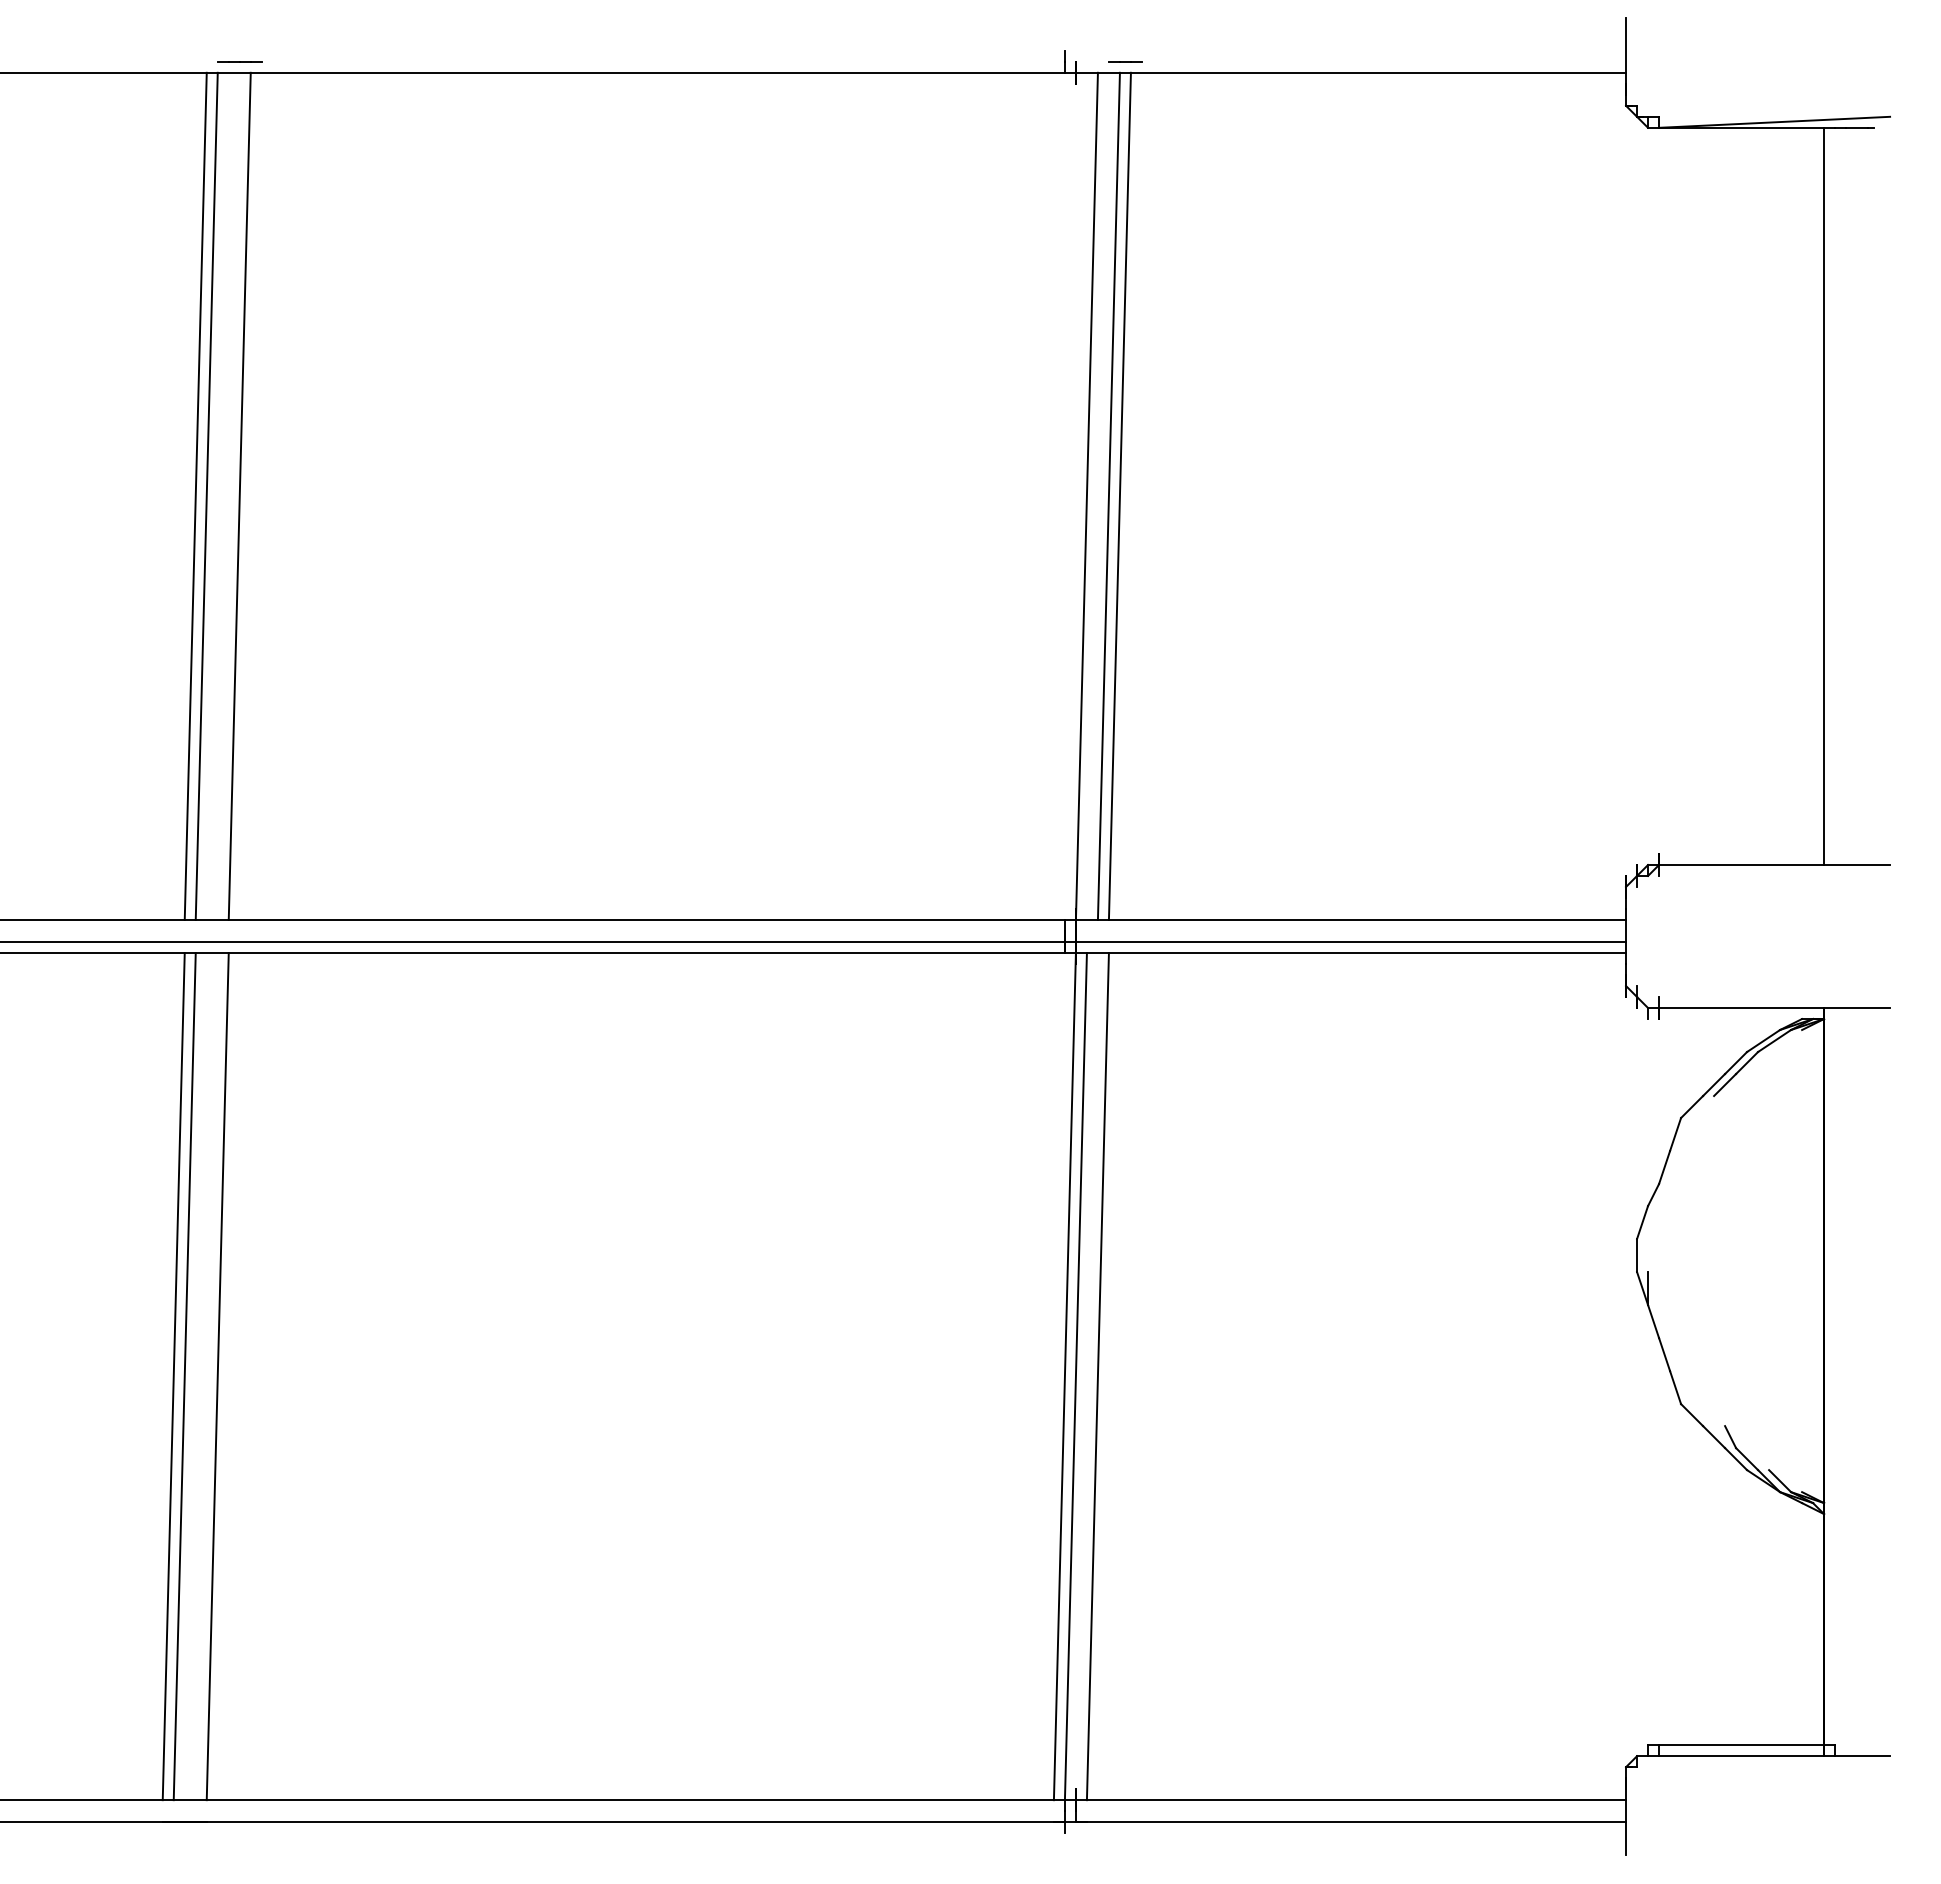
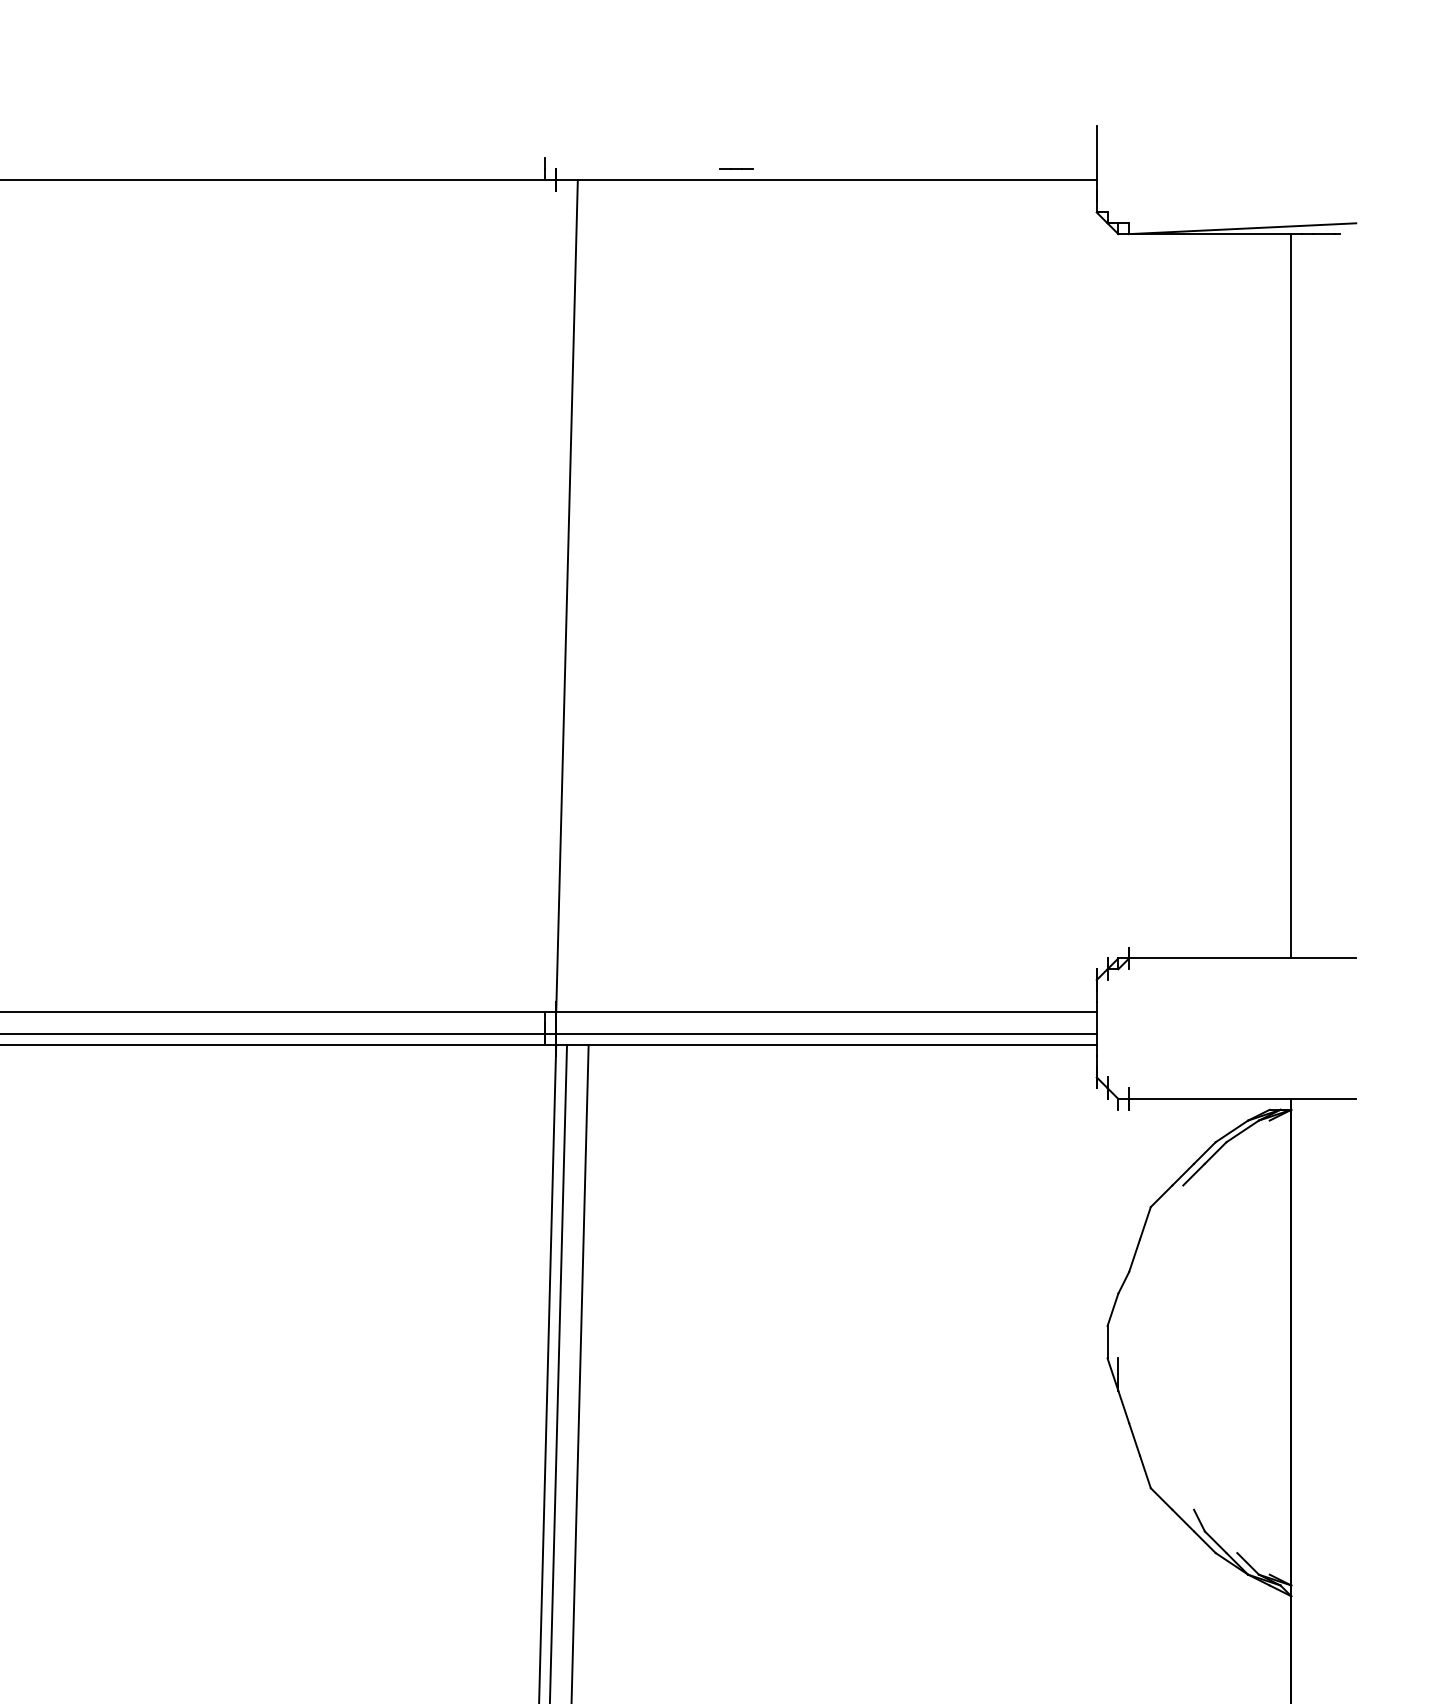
line: (1125, 61) -> (736, 168), moved
line: (1108, 495) -> (588, 595), removed
line: (1119, 495) -> (599, 595), removed

